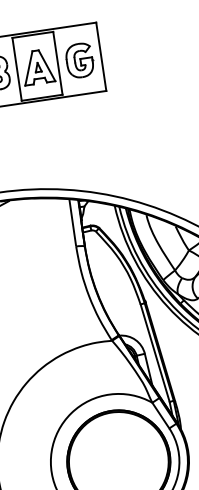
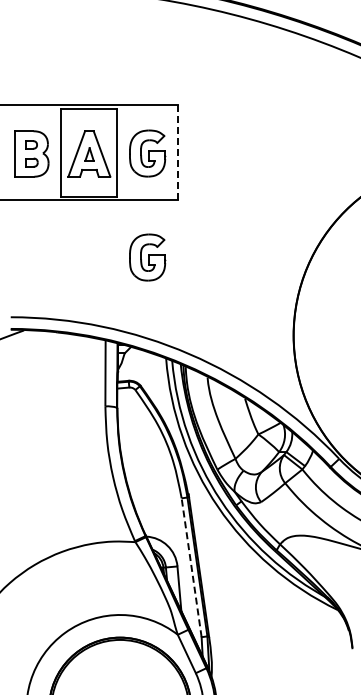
line: (101, 56) -> (177, 152), solid -> dashed
part: (90, 135) -> (147, 257), added
line: (155, 353) -> (191, 567), solid -> dashed

